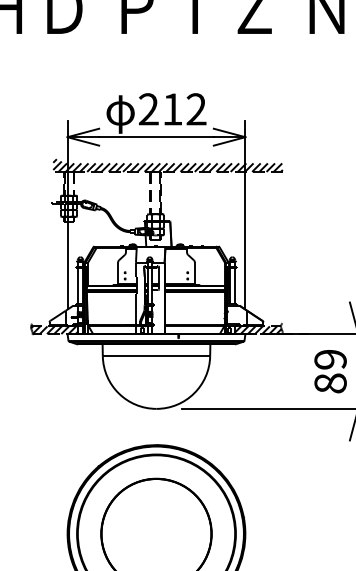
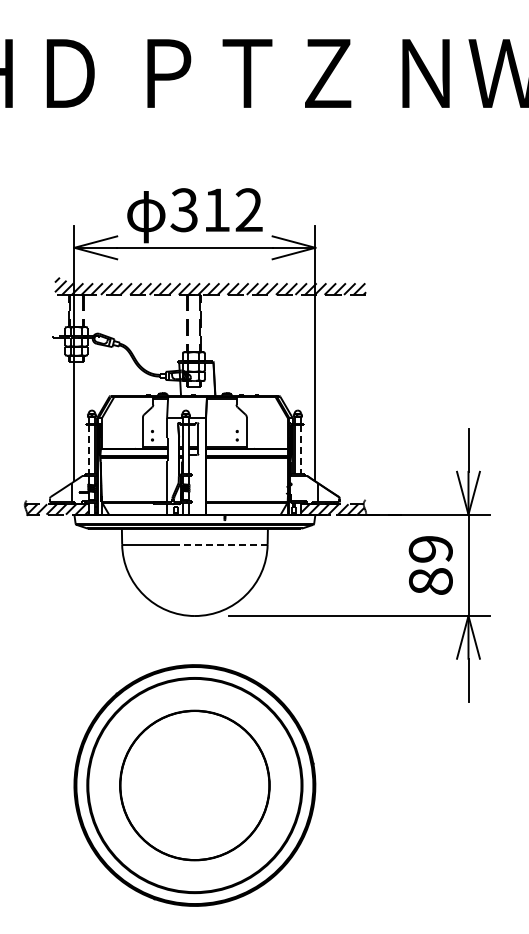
text: (148, 109) -> (183, 210), 212 -> 312
line: (78, 286) -> (89, 449), solid -> dashed
line: (234, 286) -> (300, 449), solid -> dashed
line: (175, 356) -> (220, 544), solid -> dashed

